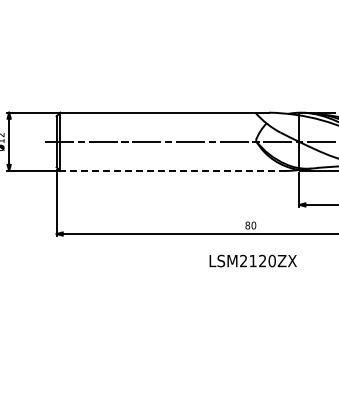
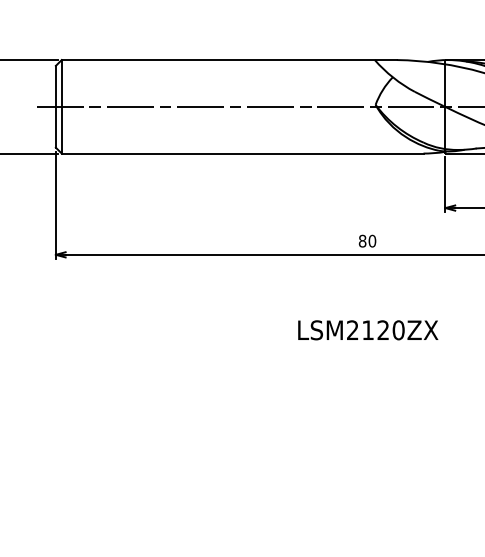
line: (173, 170) -> (243, 152), dashed -> solid
text: (252, 260) -> (366, 329), moved

